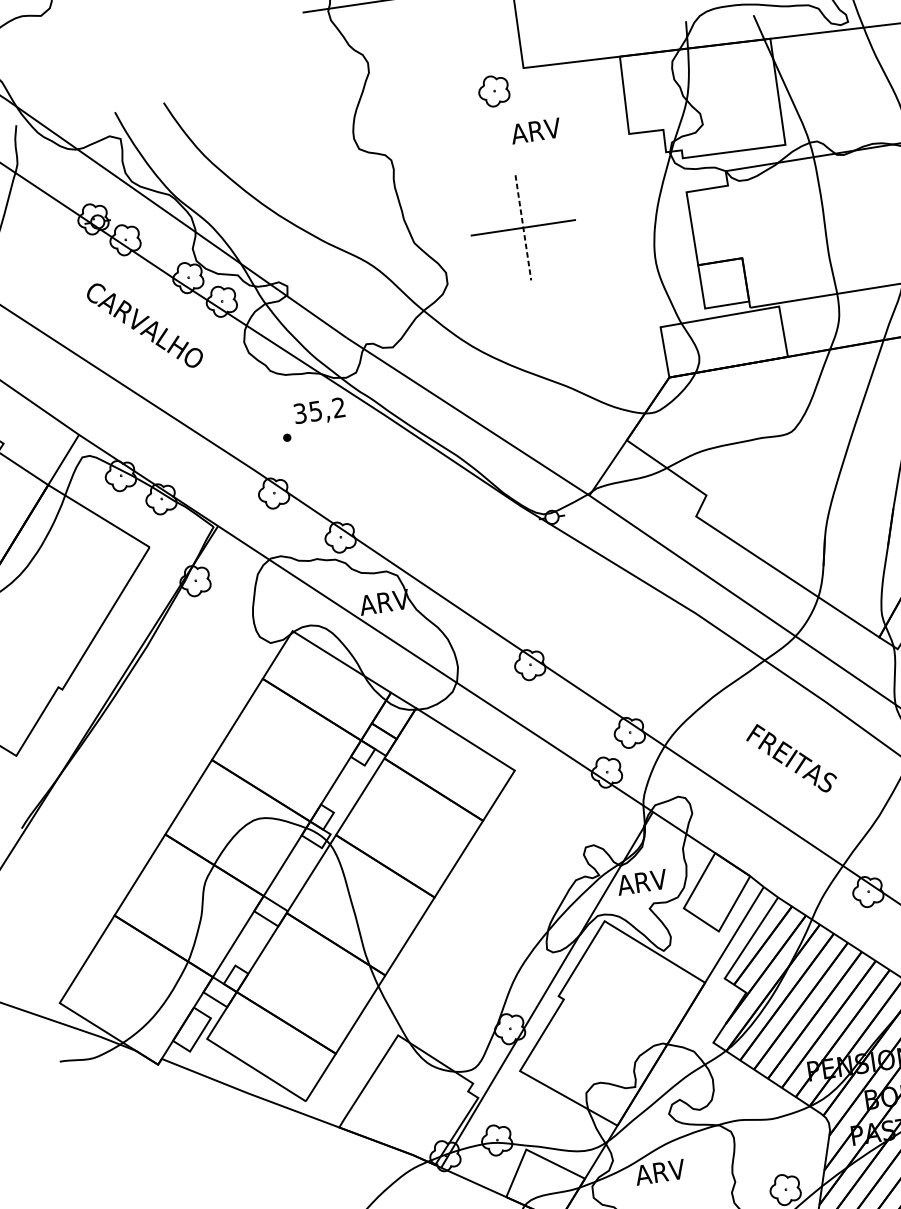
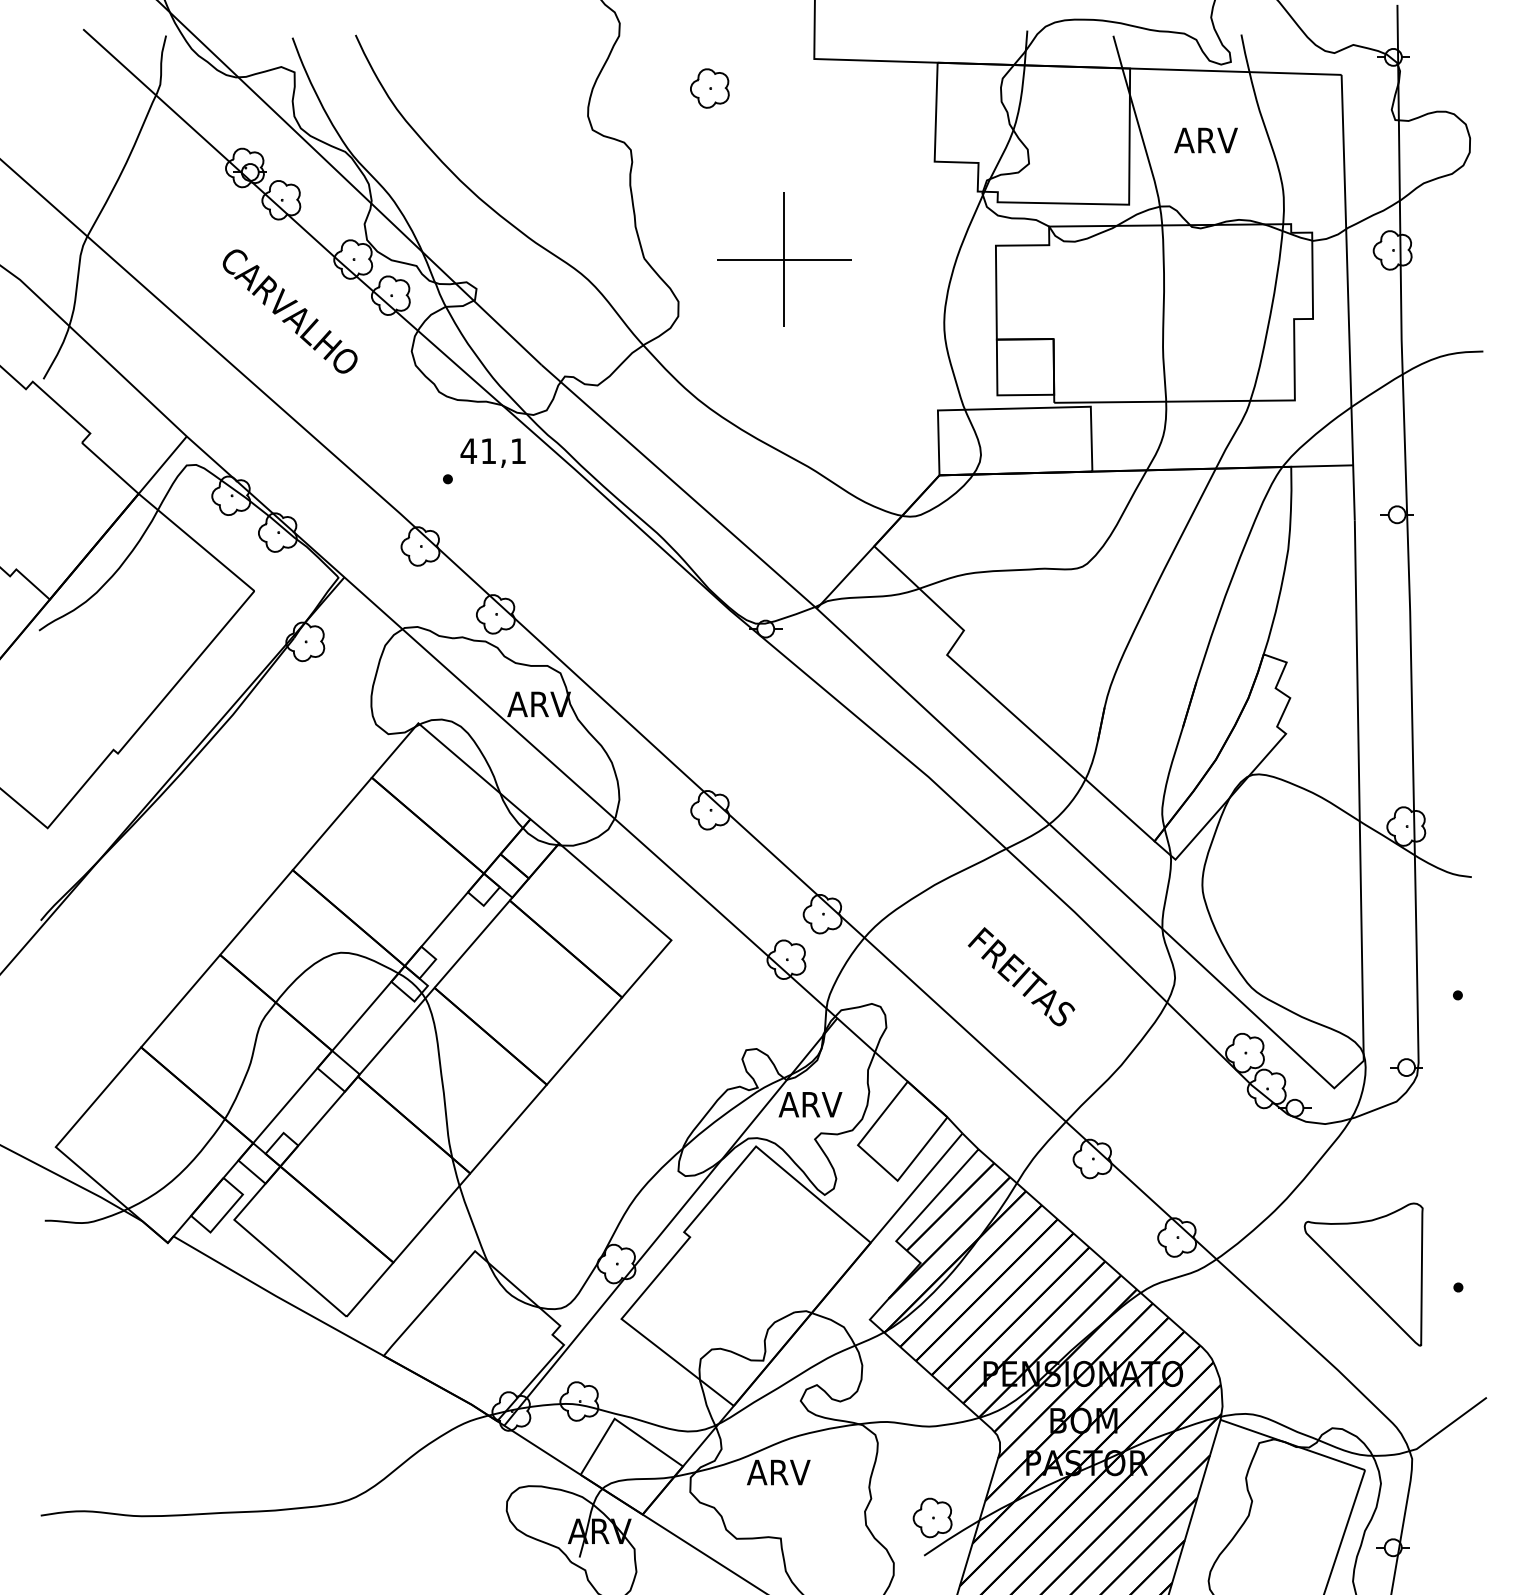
part: (493, 91) -> (709, 88), moved
text: (535, 131) -> (1205, 140), moved
line: (523, 227) -> (784, 259), dashed -> solid
text: (318, 410) -> (492, 451), 35,2 -> 41,1

